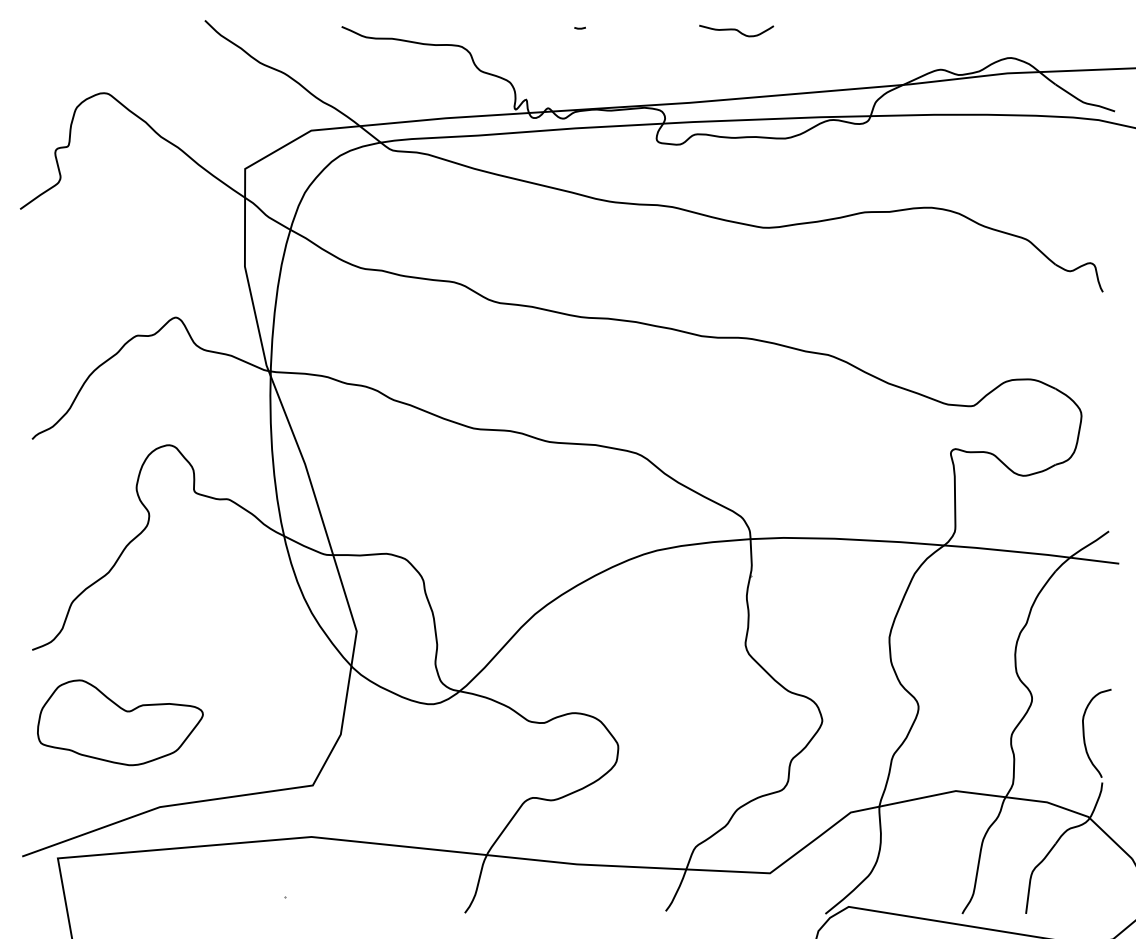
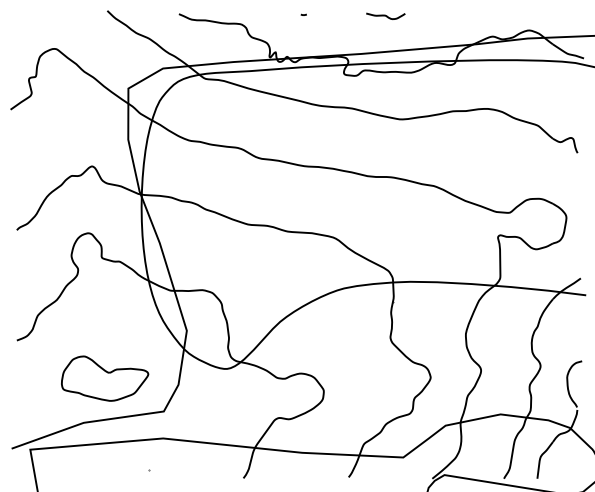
part: (121, 722) -> (105, 378), moved

